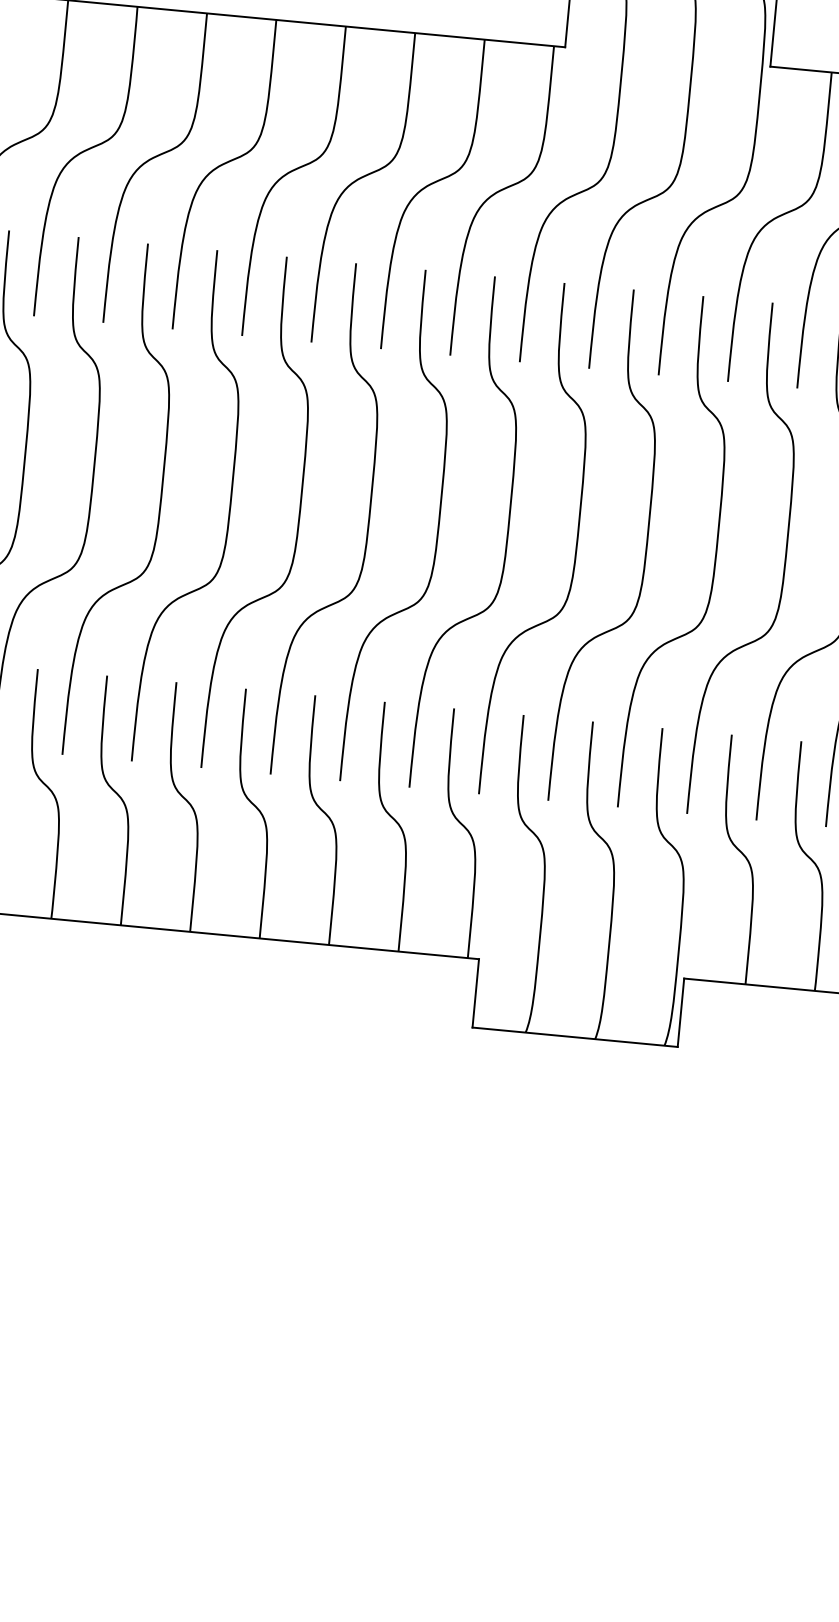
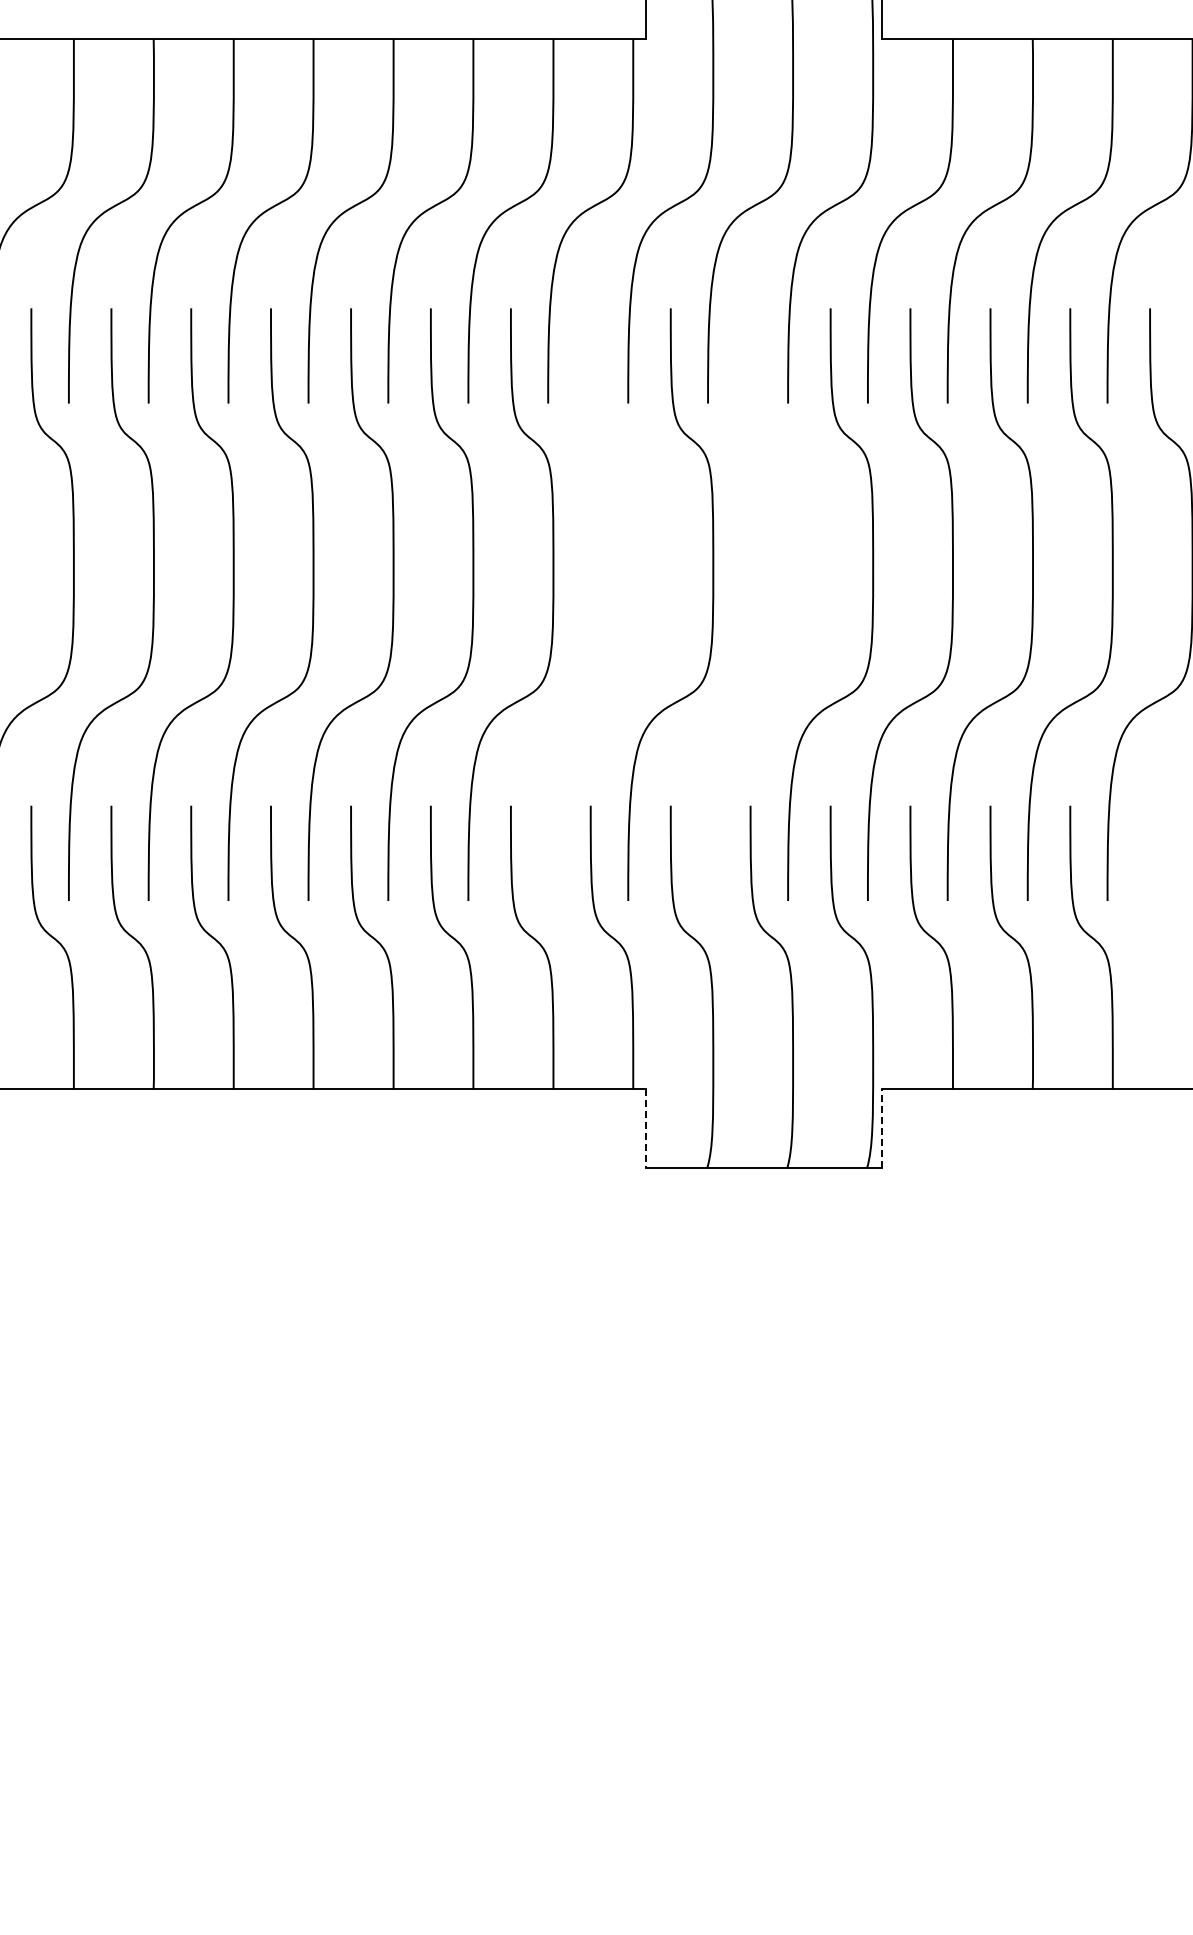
curve: (506, 537) -> (632, 604), removed
curve: (645, 550) -> (792, 604), removed
line: (476, 994) -> (646, 1129), solid -> dashed
line: (681, 1012) -> (882, 1128), solid -> dashed

